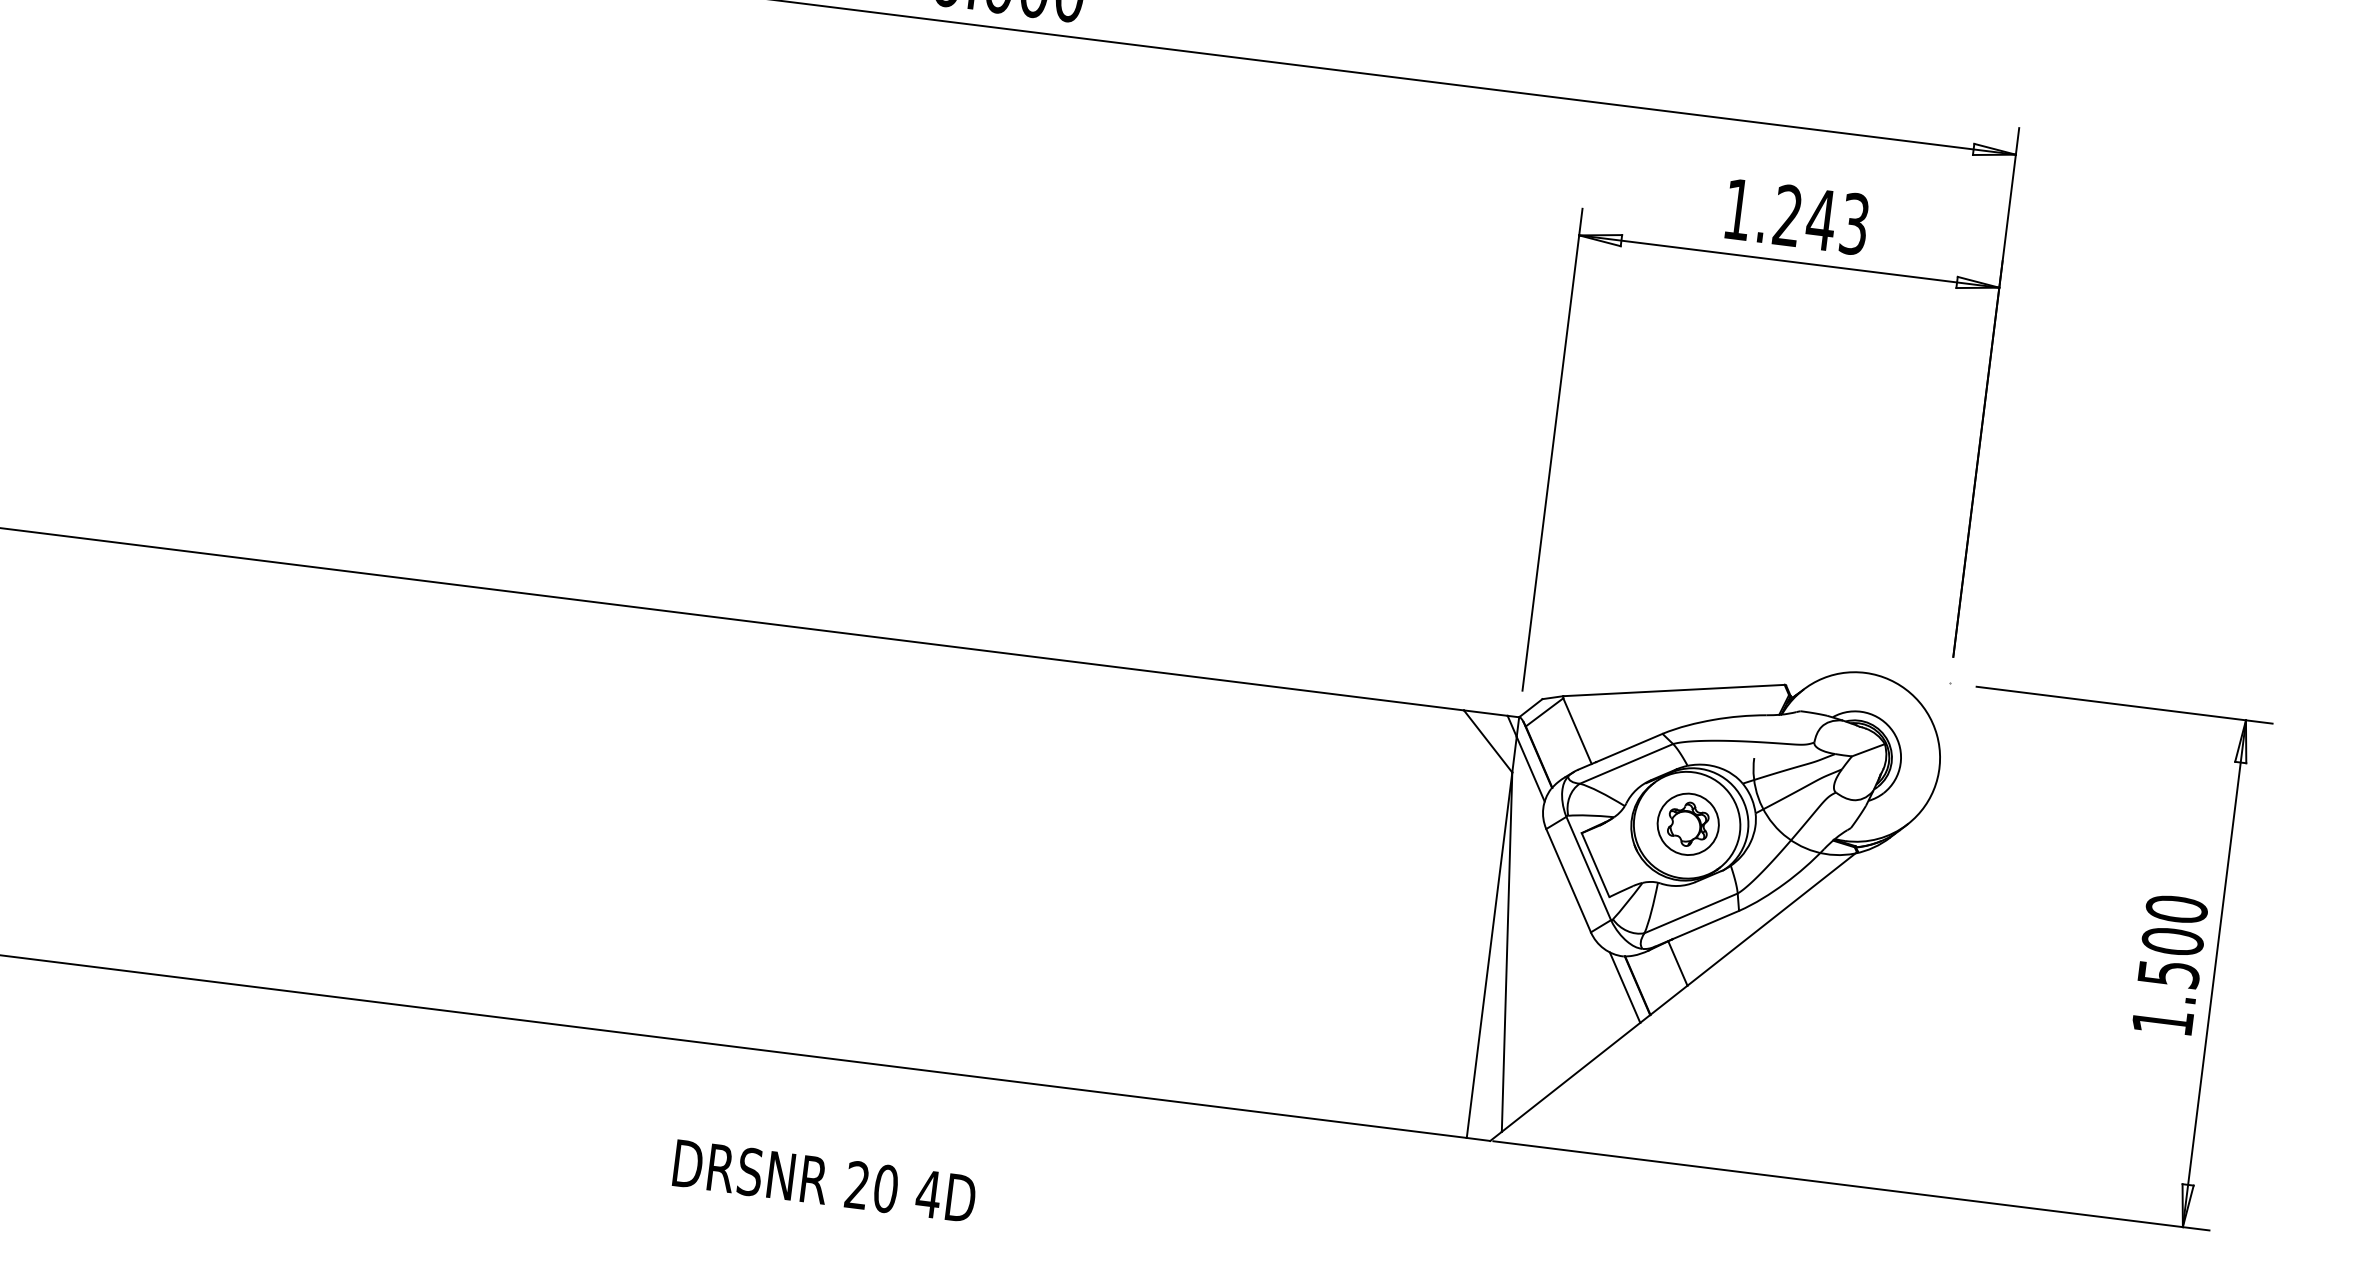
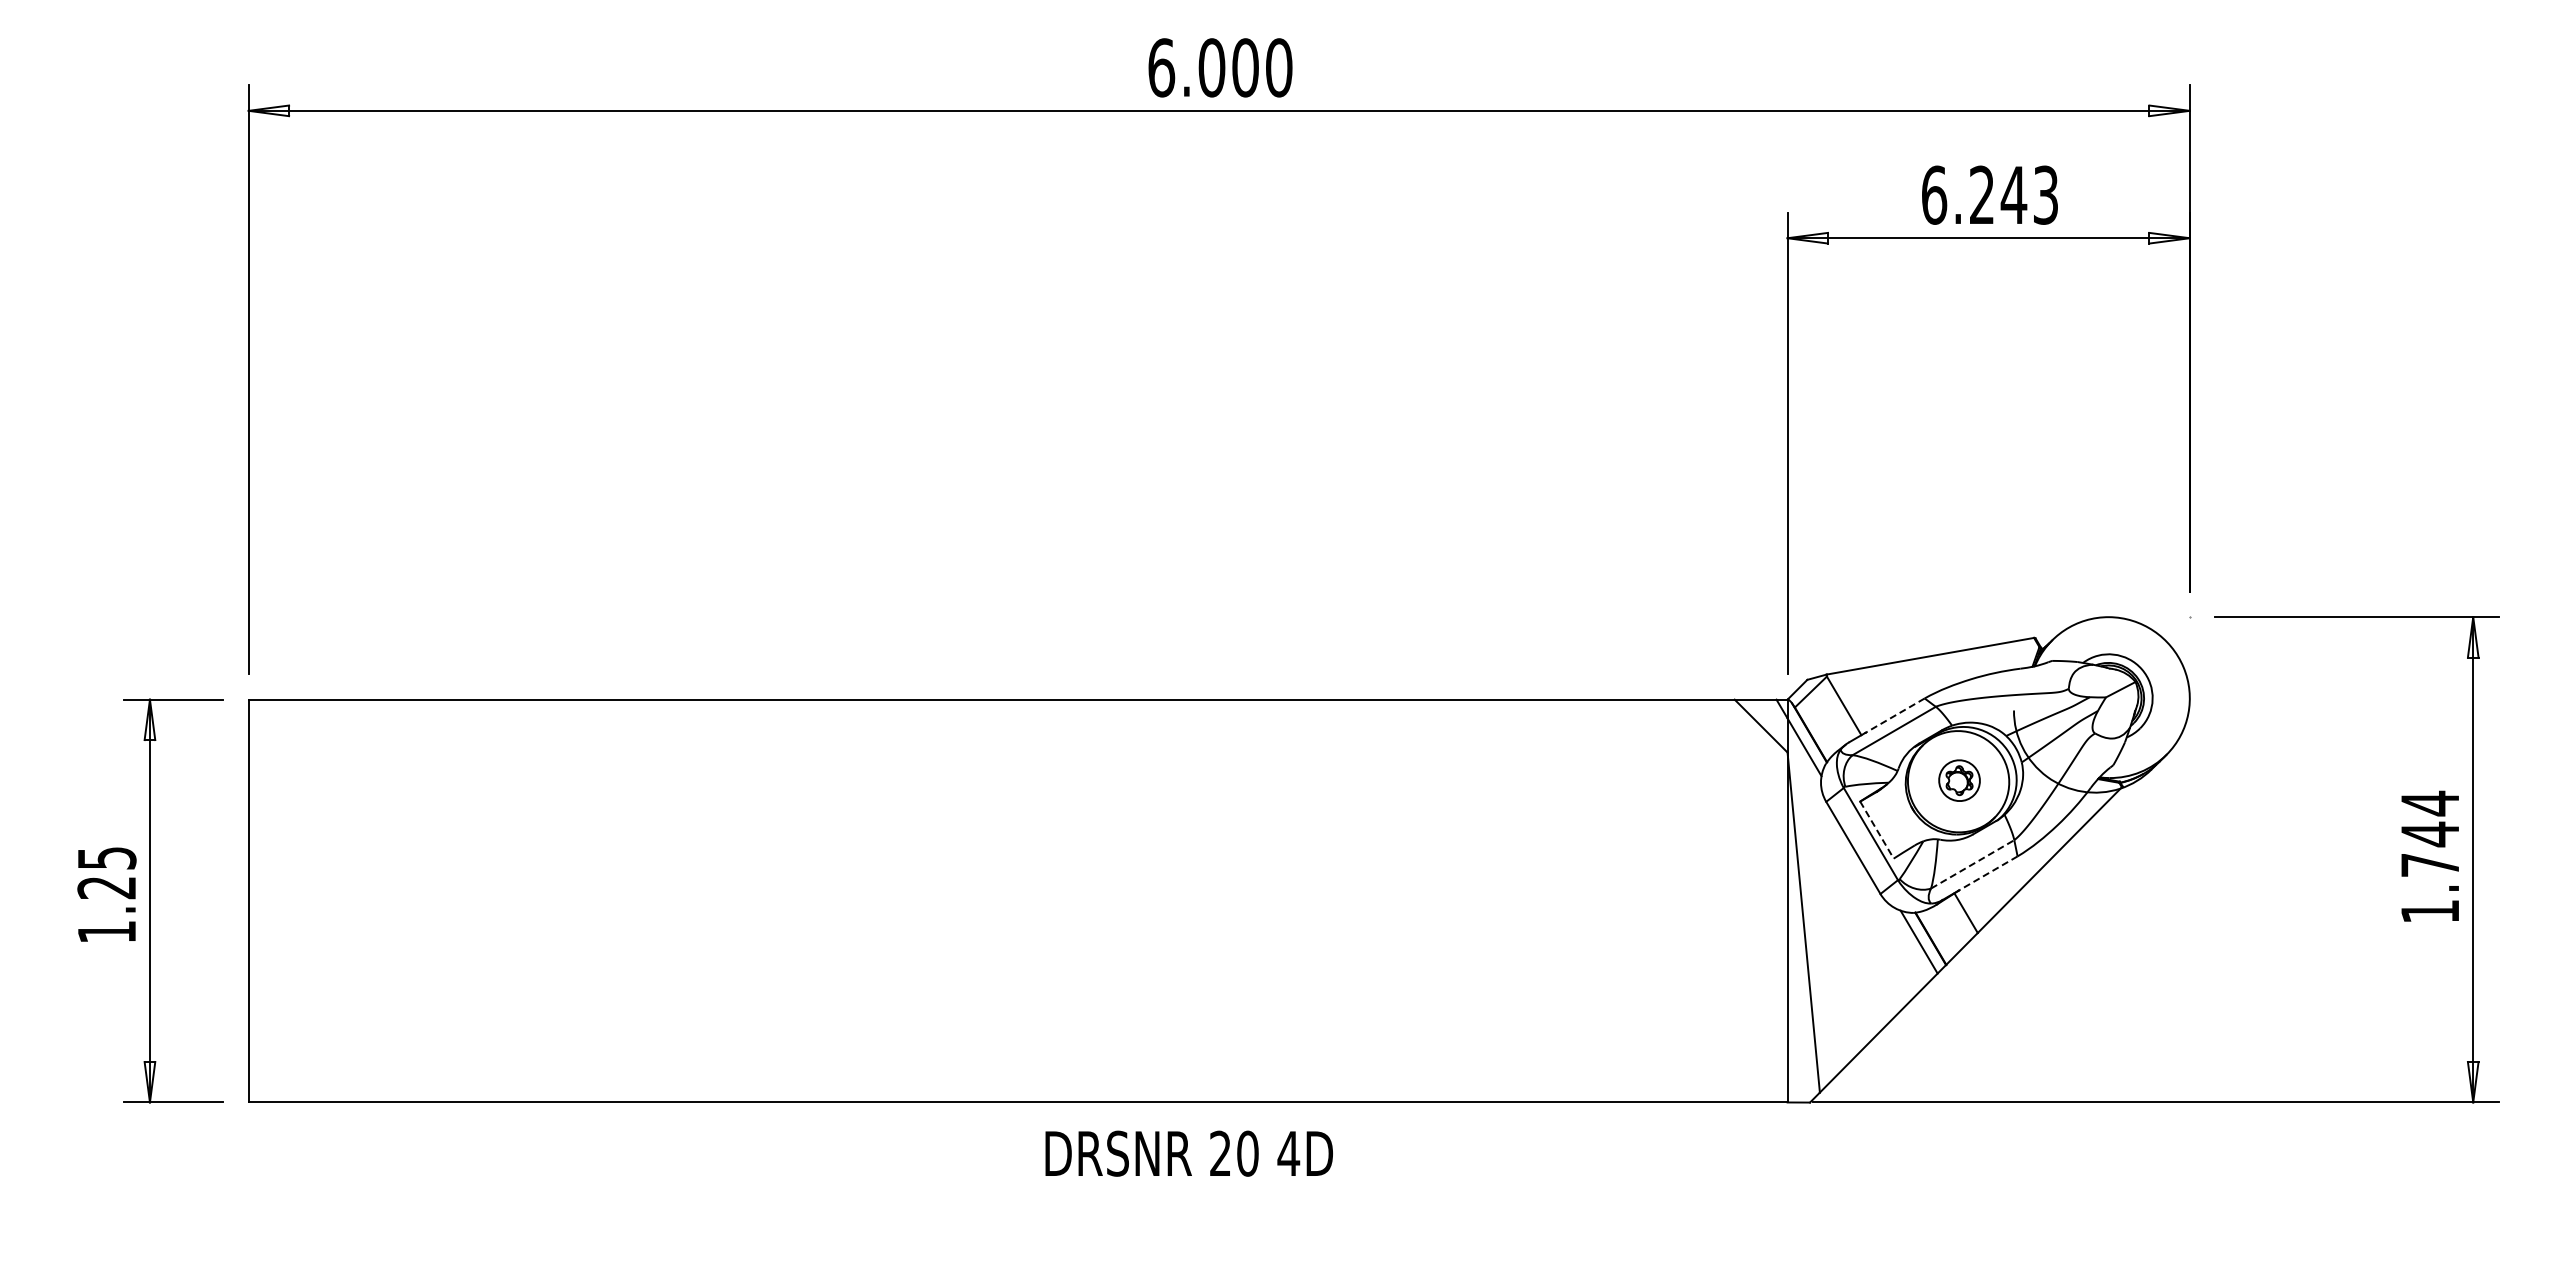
text: (1738, 208) -> (1934, 194), 1.243 -> 6.243
line: (1628, 747) -> (1894, 715), solid -> dashed
part: (1688, 824) -> (1959, 780), size x0.7
line: (1596, 865) -> (1877, 830), solid -> dashed
line: (1691, 913) -> (1973, 864), solid -> dashed
line: (1705, 924) -> (1987, 873), solid -> dashed
text: (2172, 940) -> (2429, 833), 1.500 -> 1.744
text: (823, 1180) -> (1188, 1153), moved

